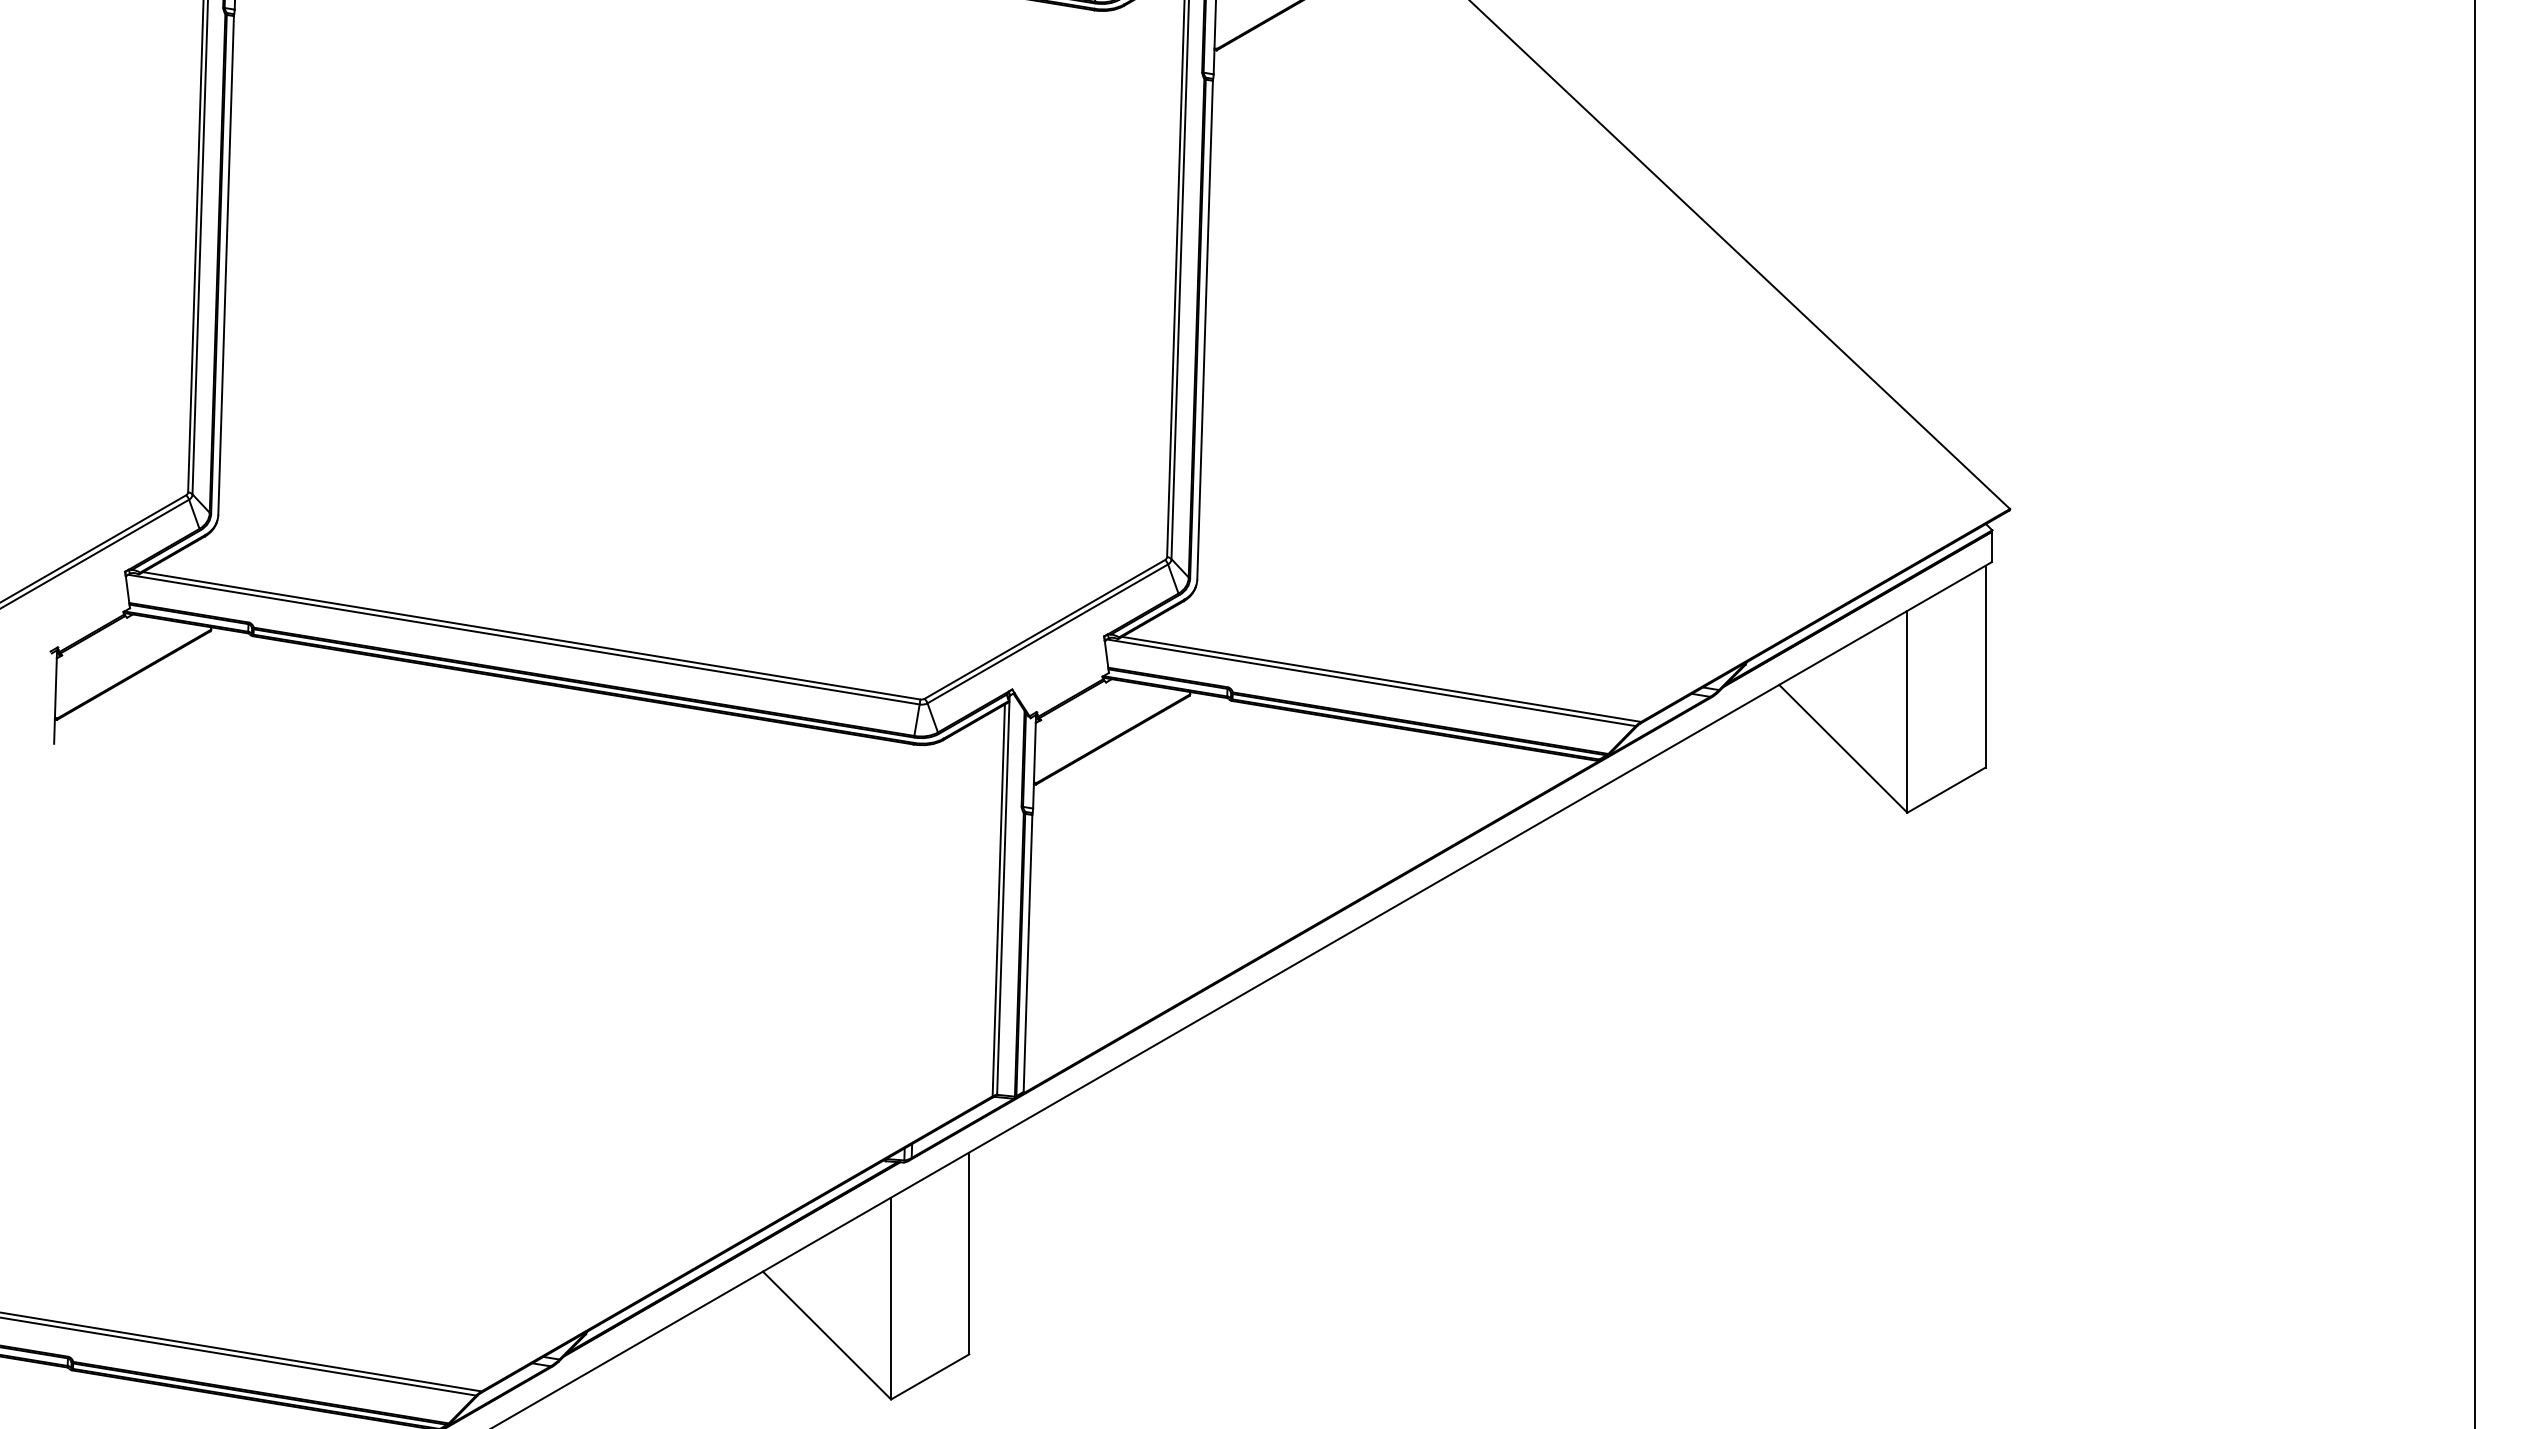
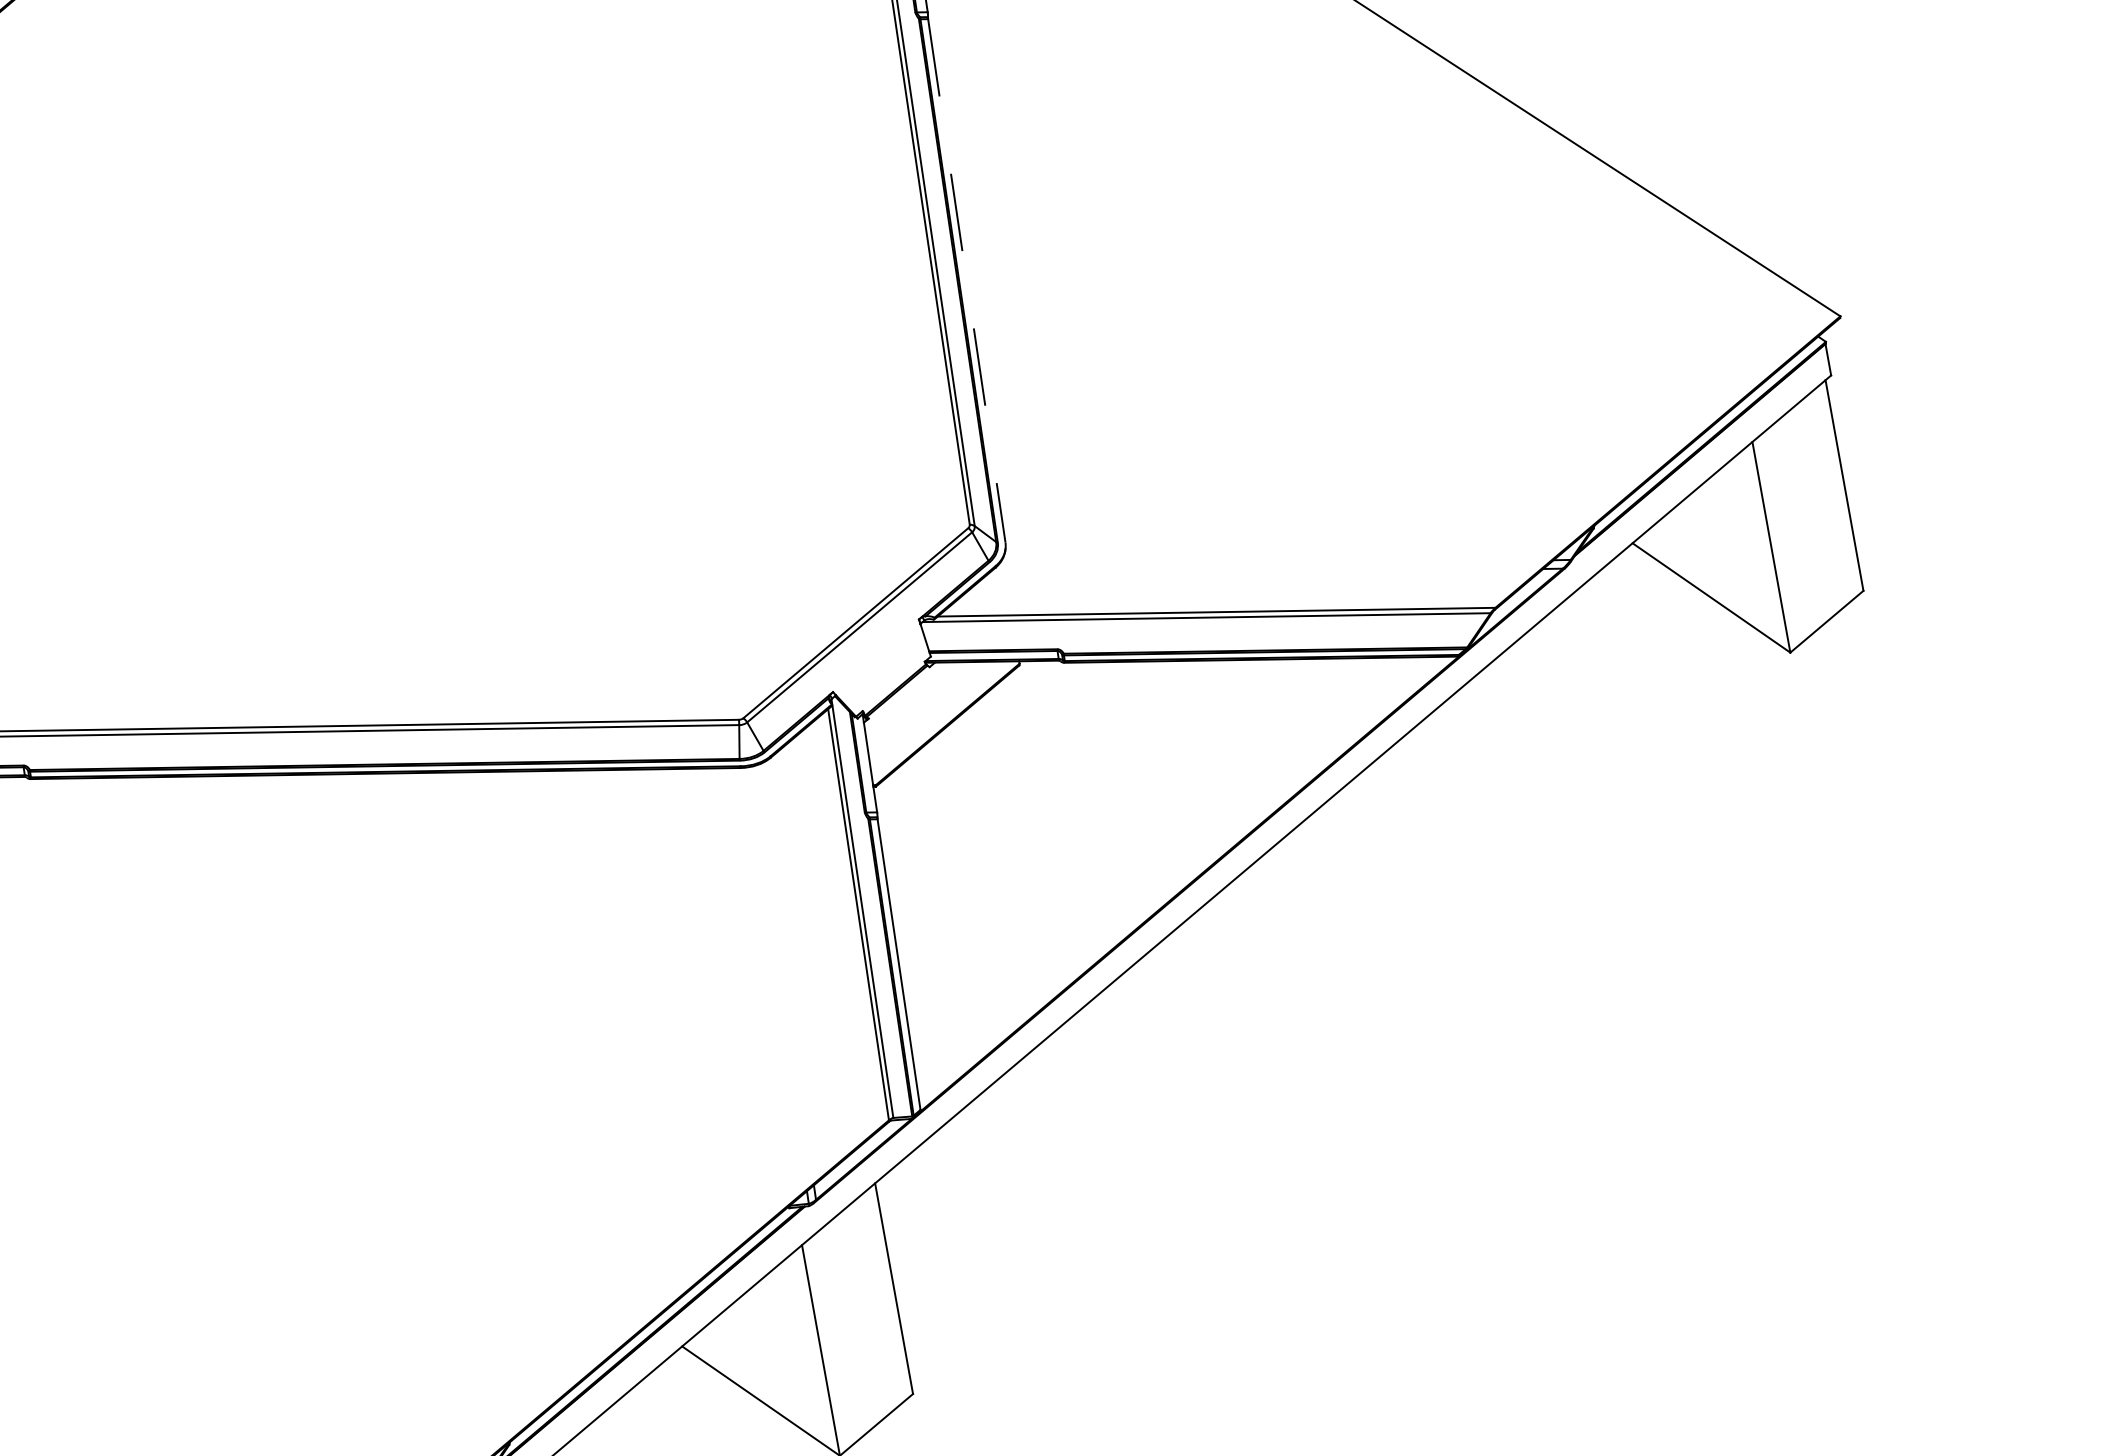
line: (1205, 330) -> (967, 281), solid -> dashed

